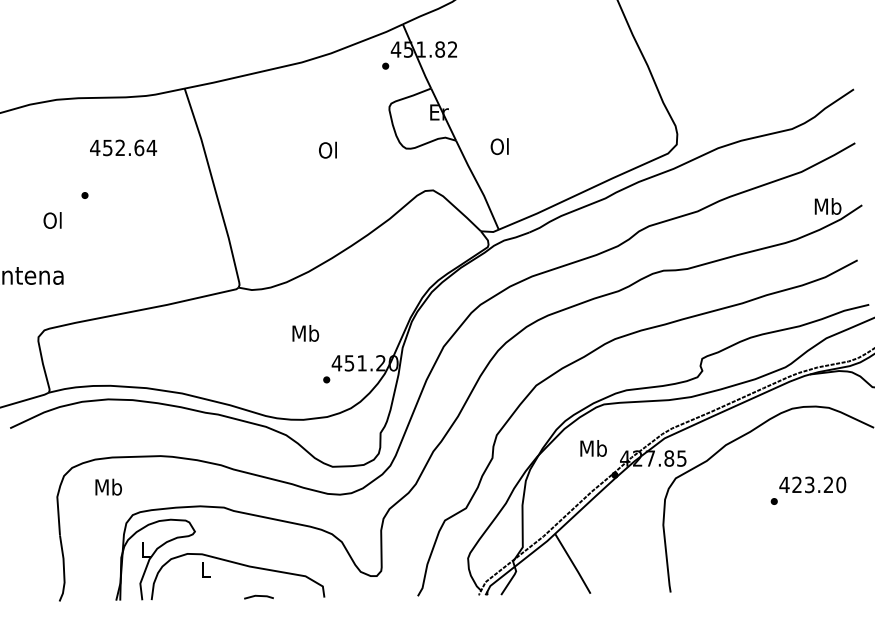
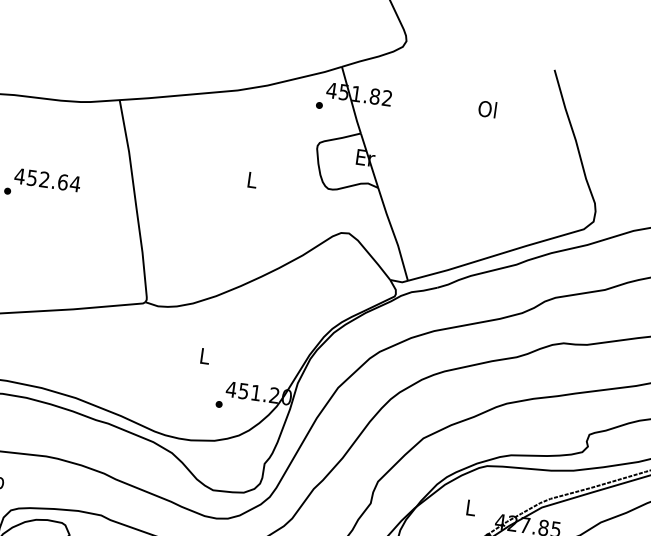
text: (499, 146) -> (487, 109), moved
text: (123, 147) -> (47, 179), moved
text: (327, 149) -> (251, 179), Ol -> L
text: (305, 333) -> (204, 356), Mb -> L
text: (593, 448) -> (470, 507), Mb -> L

